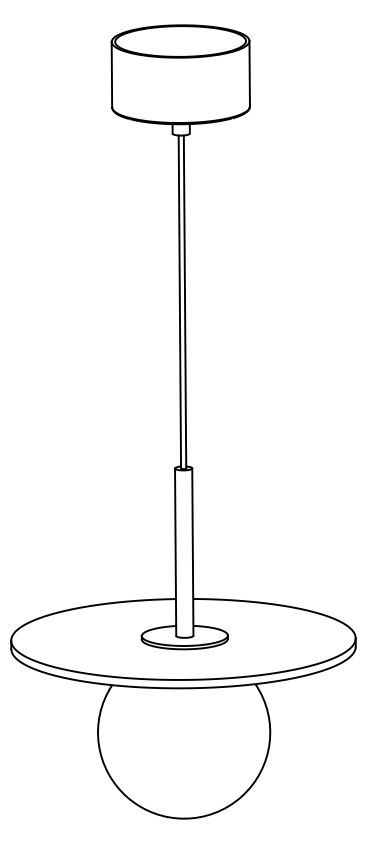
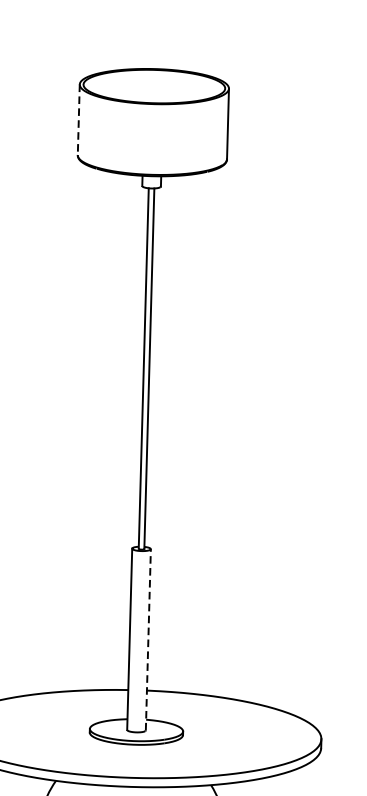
line: (111, 74) -> (78, 119), solid -> dashed
line: (192, 552) -> (147, 640), solid -> dashed

